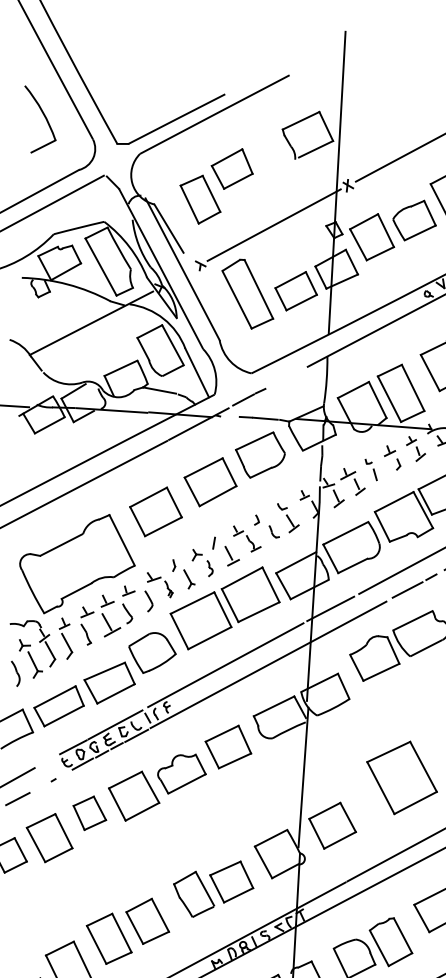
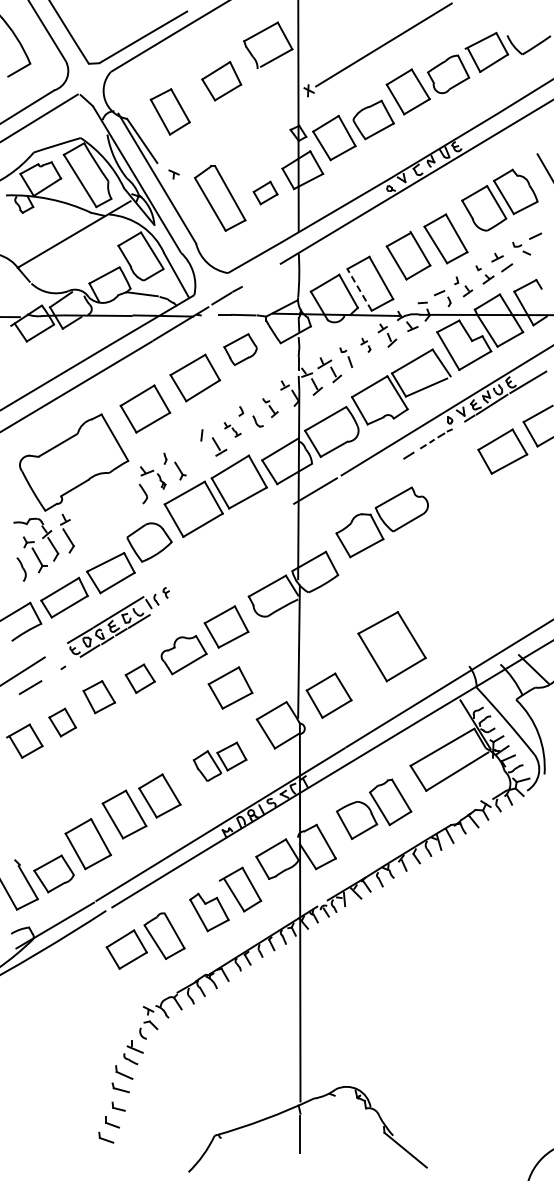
part: (232, 169) -> (221, 81), moved
line: (274, 224) -> (241, 131), removed
part: (296, 290) -> (265, 192), size x0.6
line: (389, 398) -> (359, 289), solid -> dashed
part: (260, 454) -> (240, 349), size x0.7
part: (392, 458) -> (365, 345), size x0.6
part: (288, 517) -> (270, 407), size x0.7
part: (246, 538) -> (232, 429), size x0.6
part: (203, 562) -> (192, 454), removed
line: (407, 589) -> (386, 468), removed
part: (106, 615) -> (104, 509), removed
line: (225, 664) -> (219, 549), removed
line: (268, 665) -> (259, 547), removed
part: (134, 796) -> (140, 678), size x0.6
part: (228, 811) -> (230, 687), added
part: (49, 837) -> (62, 722), size x0.6
part: (212, 888) -> (219, 761), size x0.7

